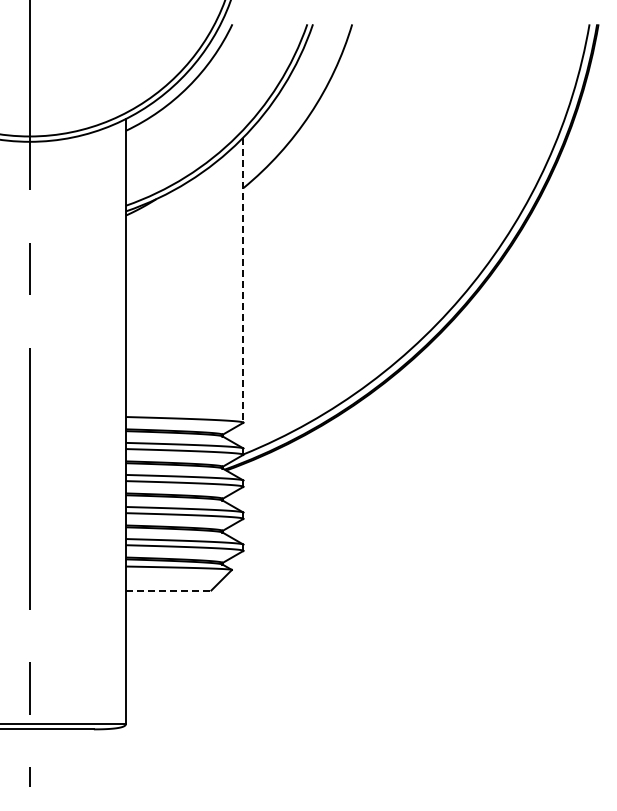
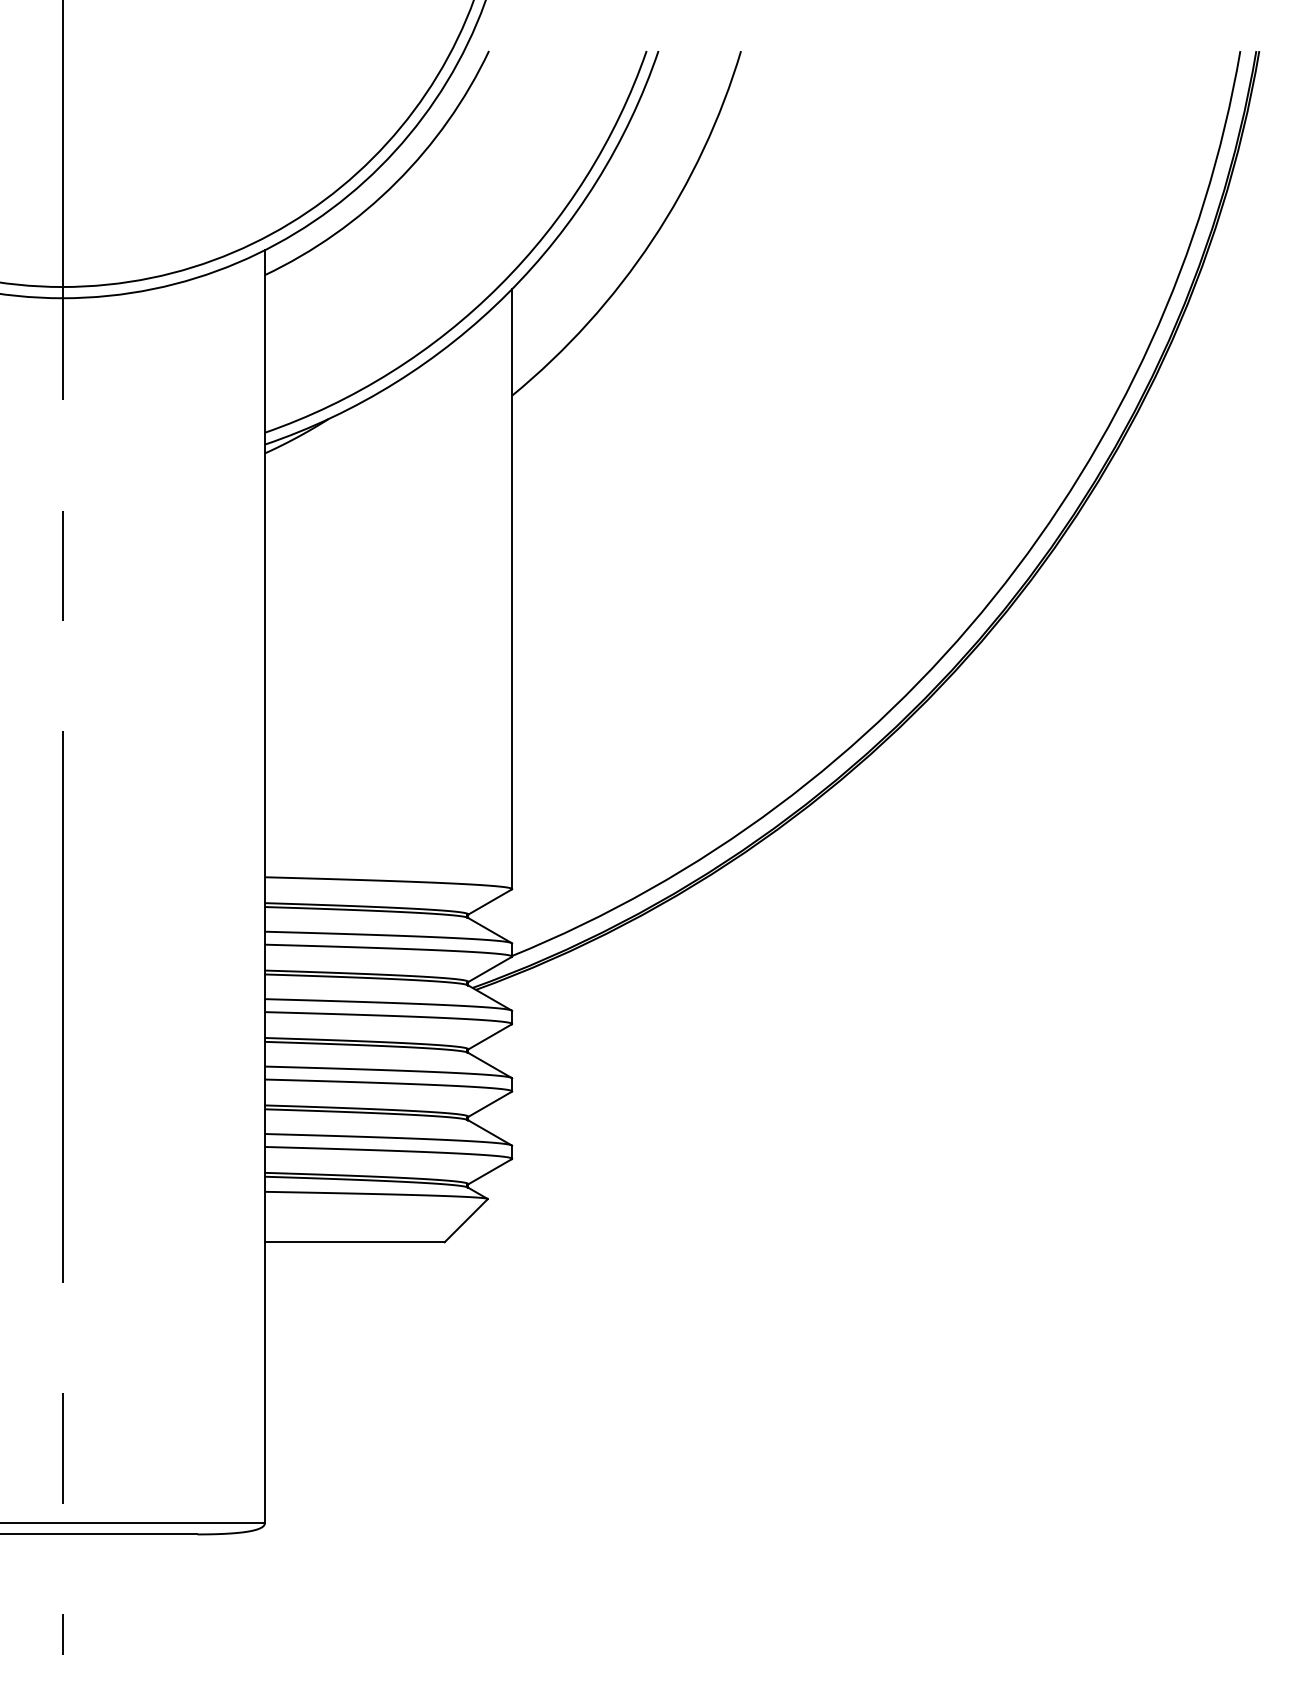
line: (243, 280) -> (512, 590), dashed -> solid
line: (168, 590) -> (354, 1242), dashed -> solid

